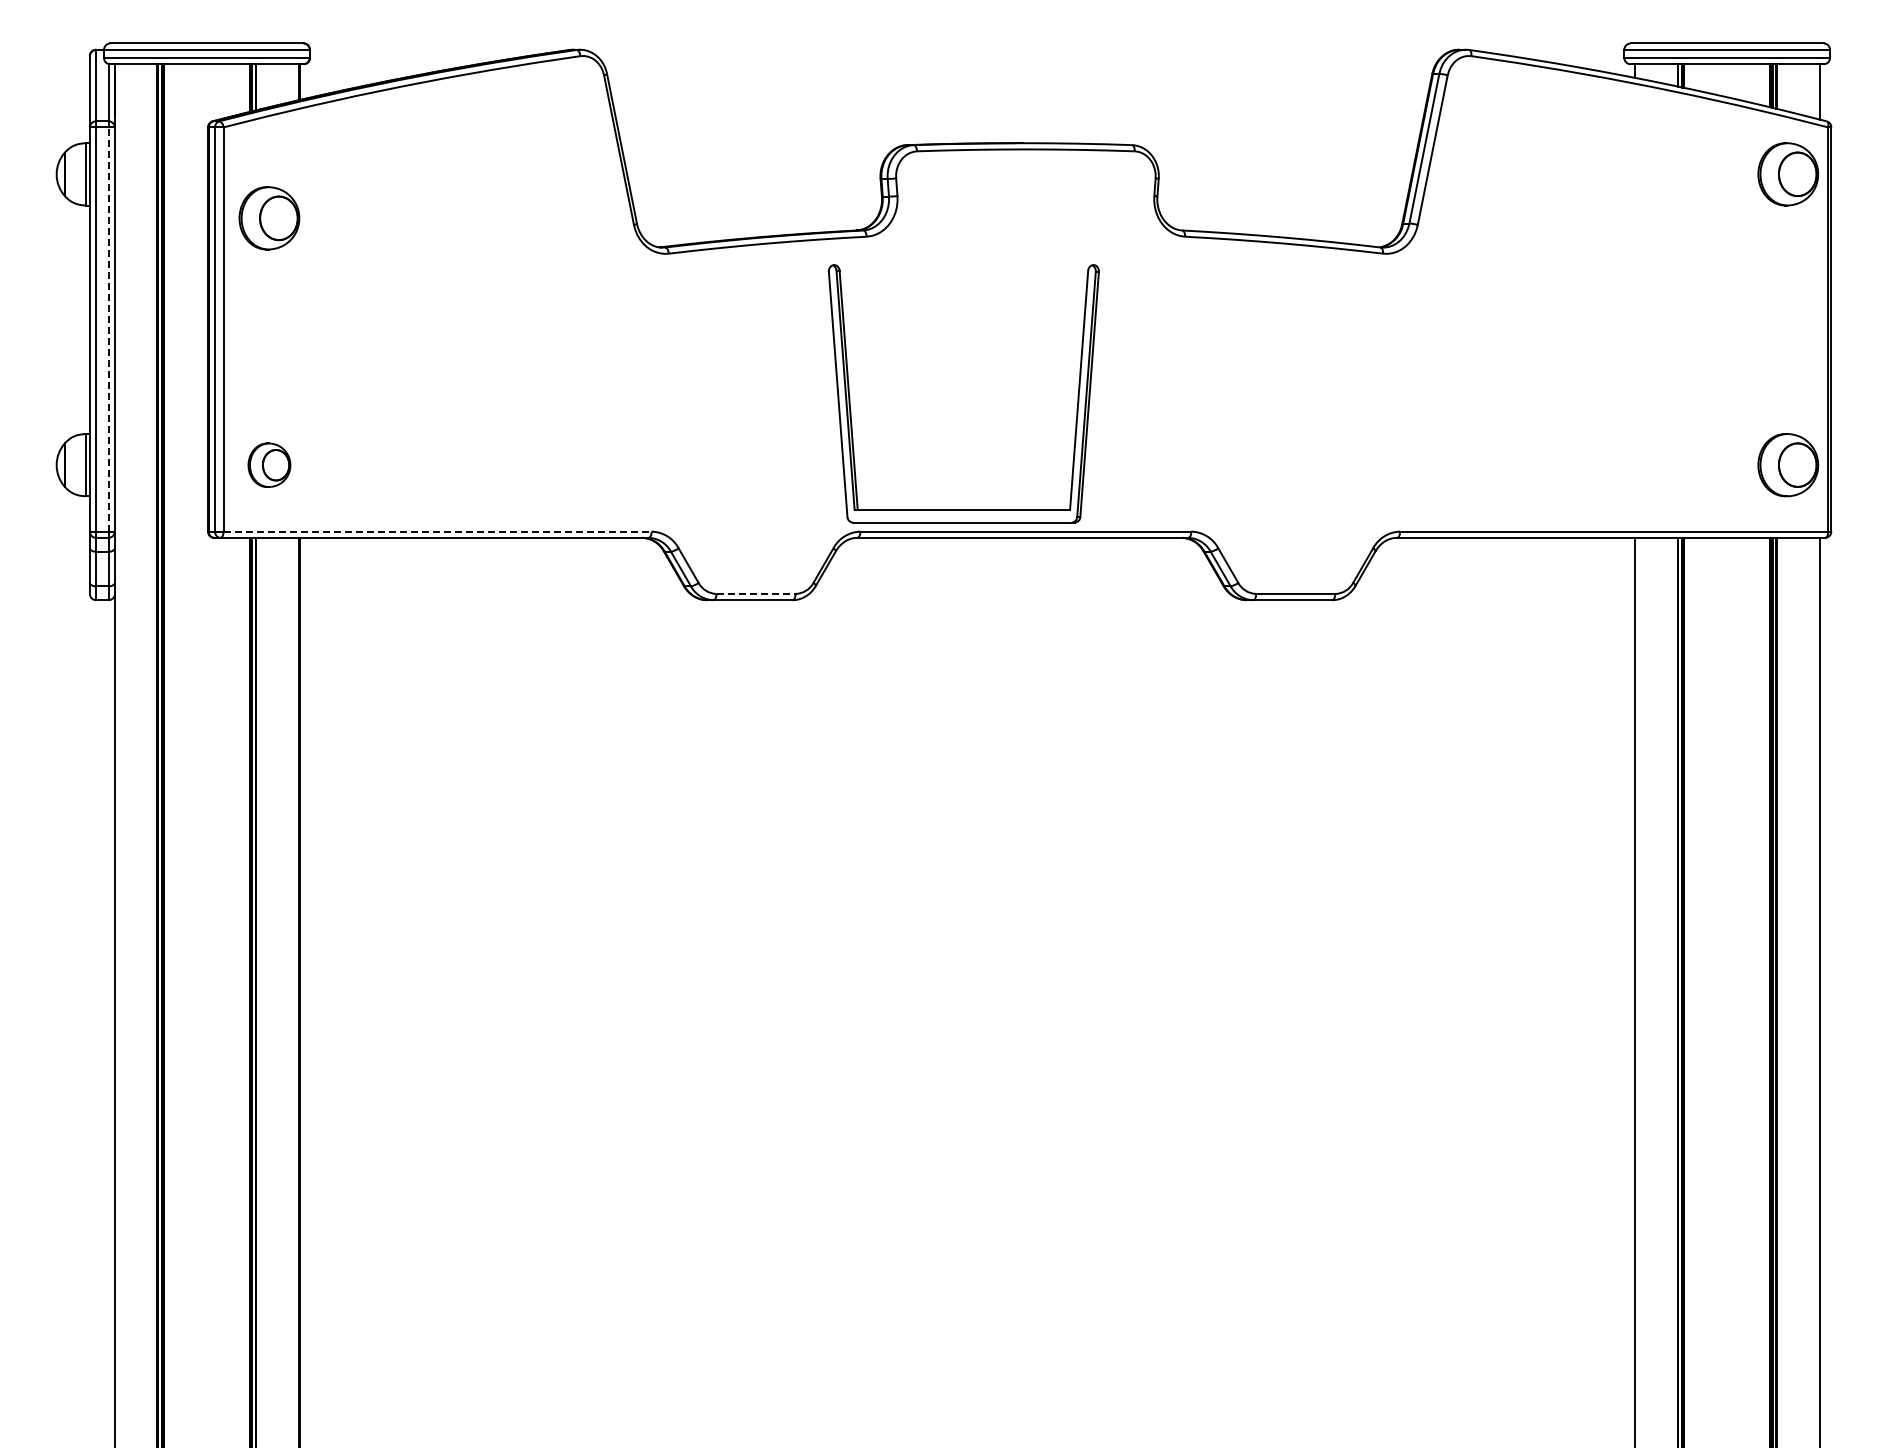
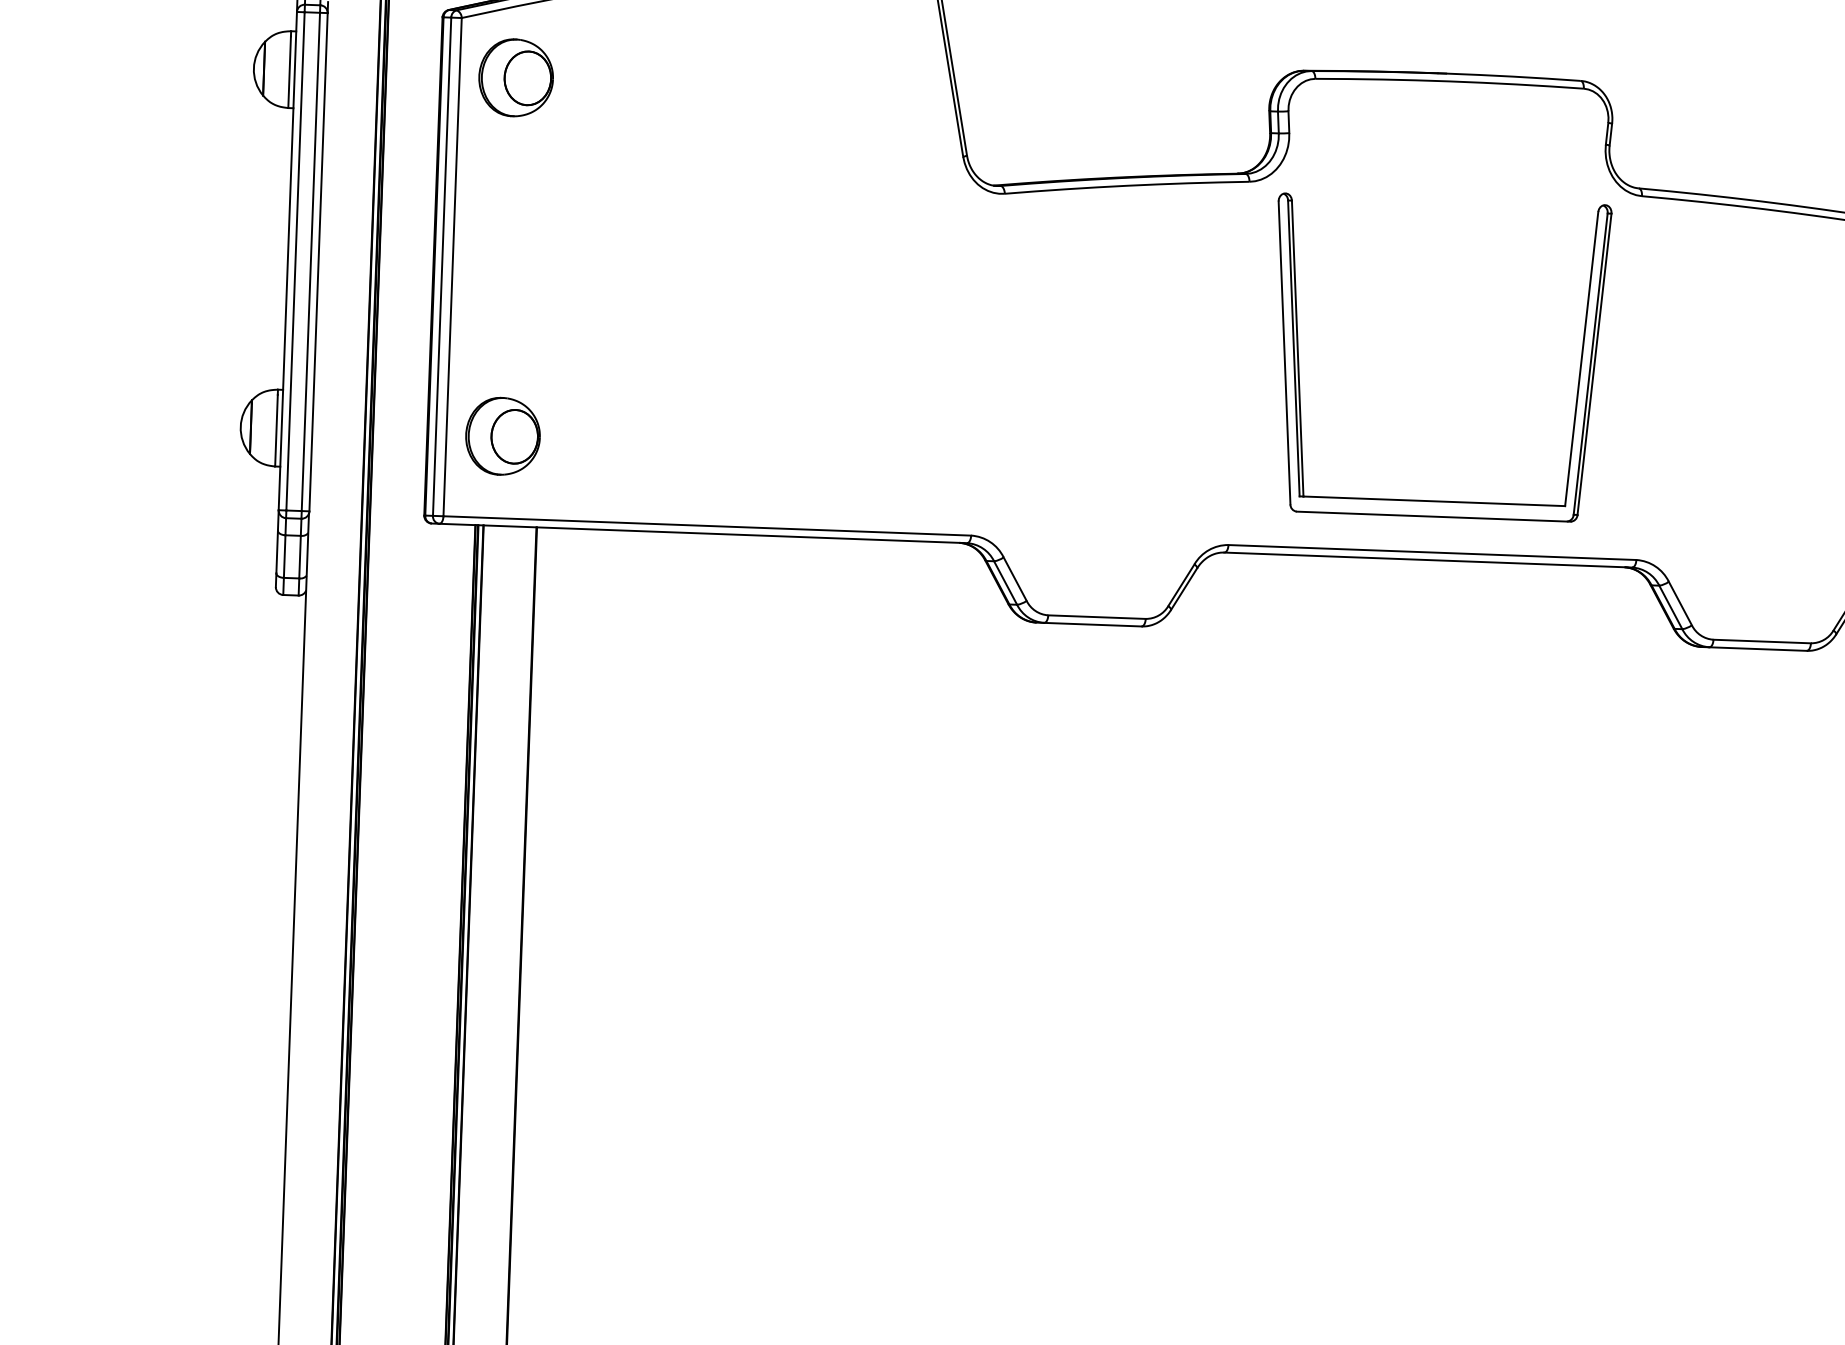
part: (269, 218) -> (516, 78), moved
line: (108, 329) -> (310, 261), dashed -> solid
part: (850, 396) -> (1299, 356), moved
part: (269, 465) -> (503, 436), size x1.43
line: (438, 531) -> (708, 525), dashed -> solid
line: (756, 593) -> (1097, 616), dashed -> solid

